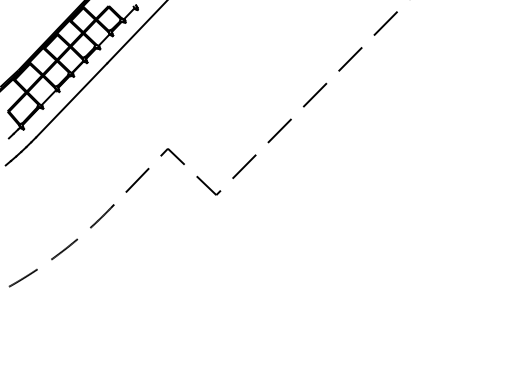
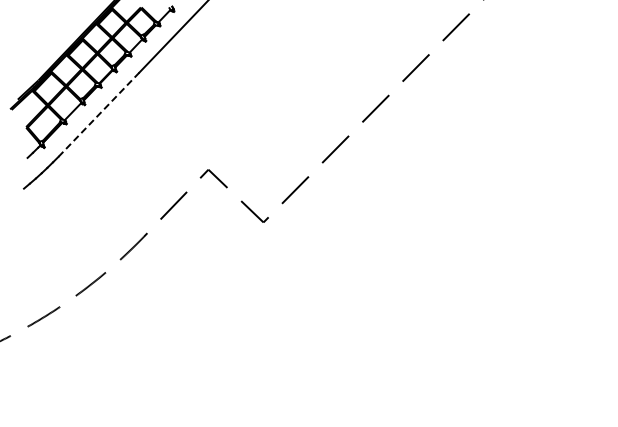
line: (72, 100) -> (99, 114), solid -> dashed

